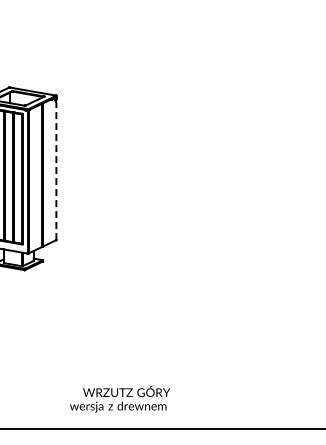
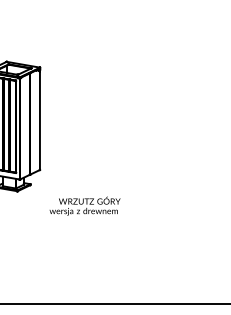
line: (56, 171) -> (40, 121), dashed -> solid
text: (120, 398) -> (85, 205), moved

